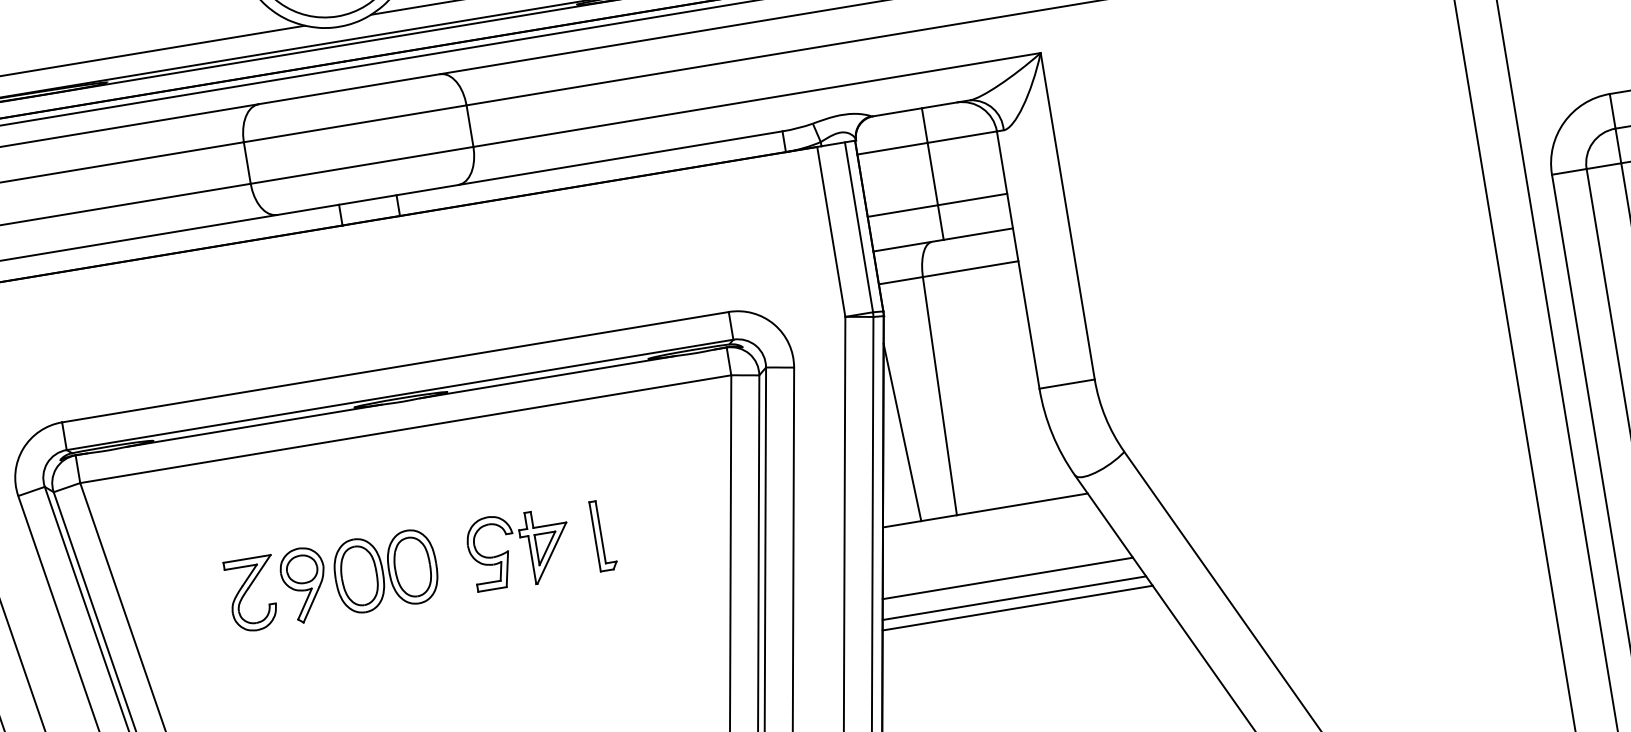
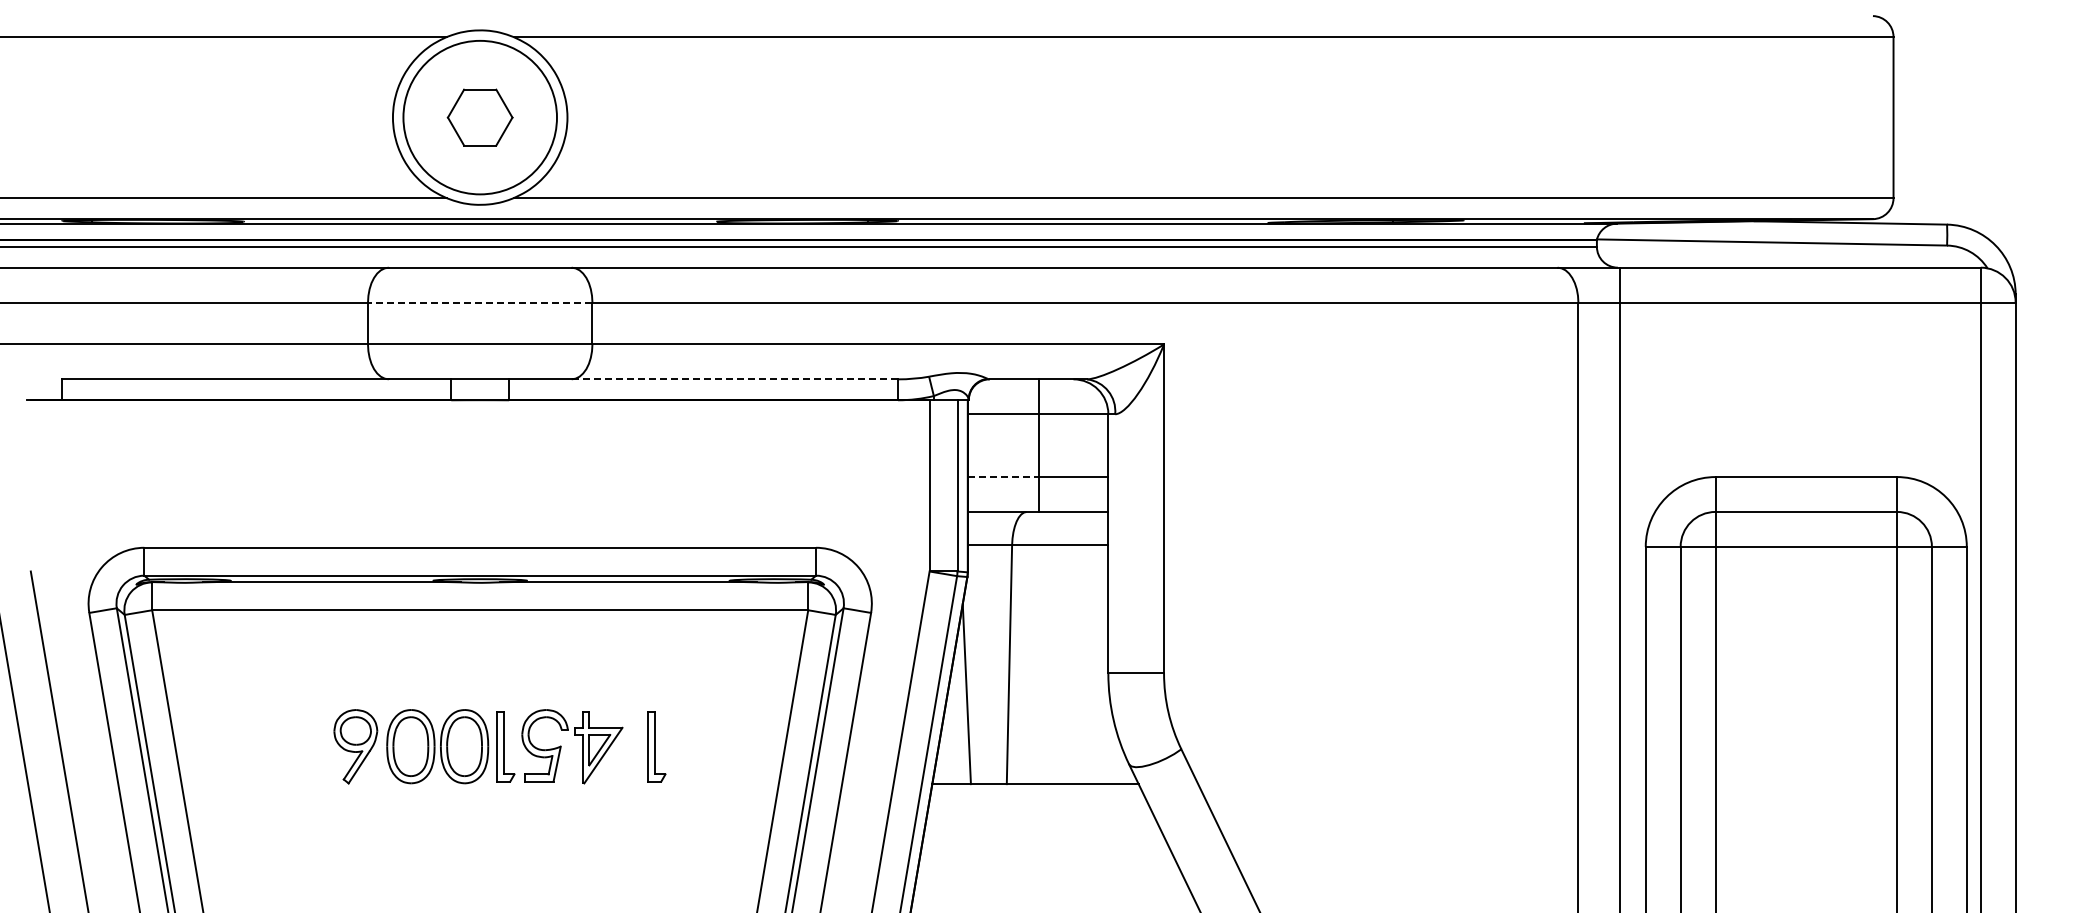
line: (354, 123) -> (479, 302), solid -> dashed
line: (620, 158) -> (734, 379), solid -> dashed
line: (903, 211) -> (1003, 477), solid -> dashed
part: (453, 560) -> (505, 746), added
line: (1007, 578) -> (1046, 854), removed
part: (248, 590) -> (299, 742), removed
line: (1014, 597) -> (1049, 874), removed
line: (1017, 608) -> (1051, 885), removed

